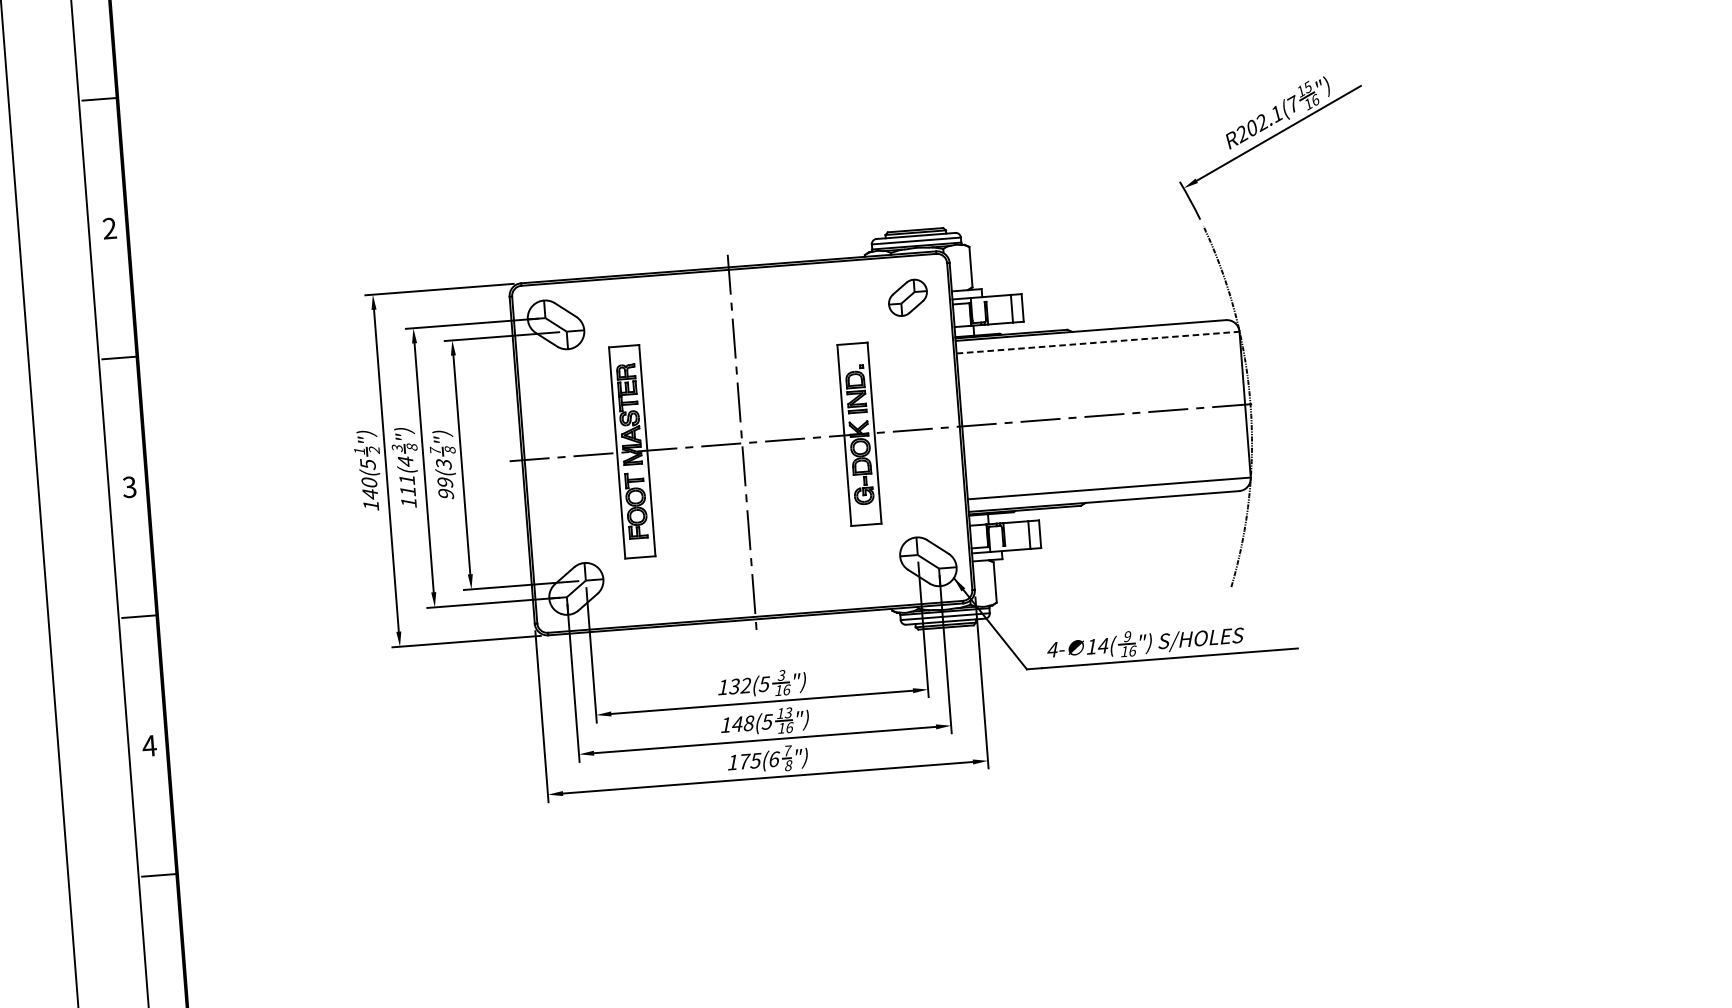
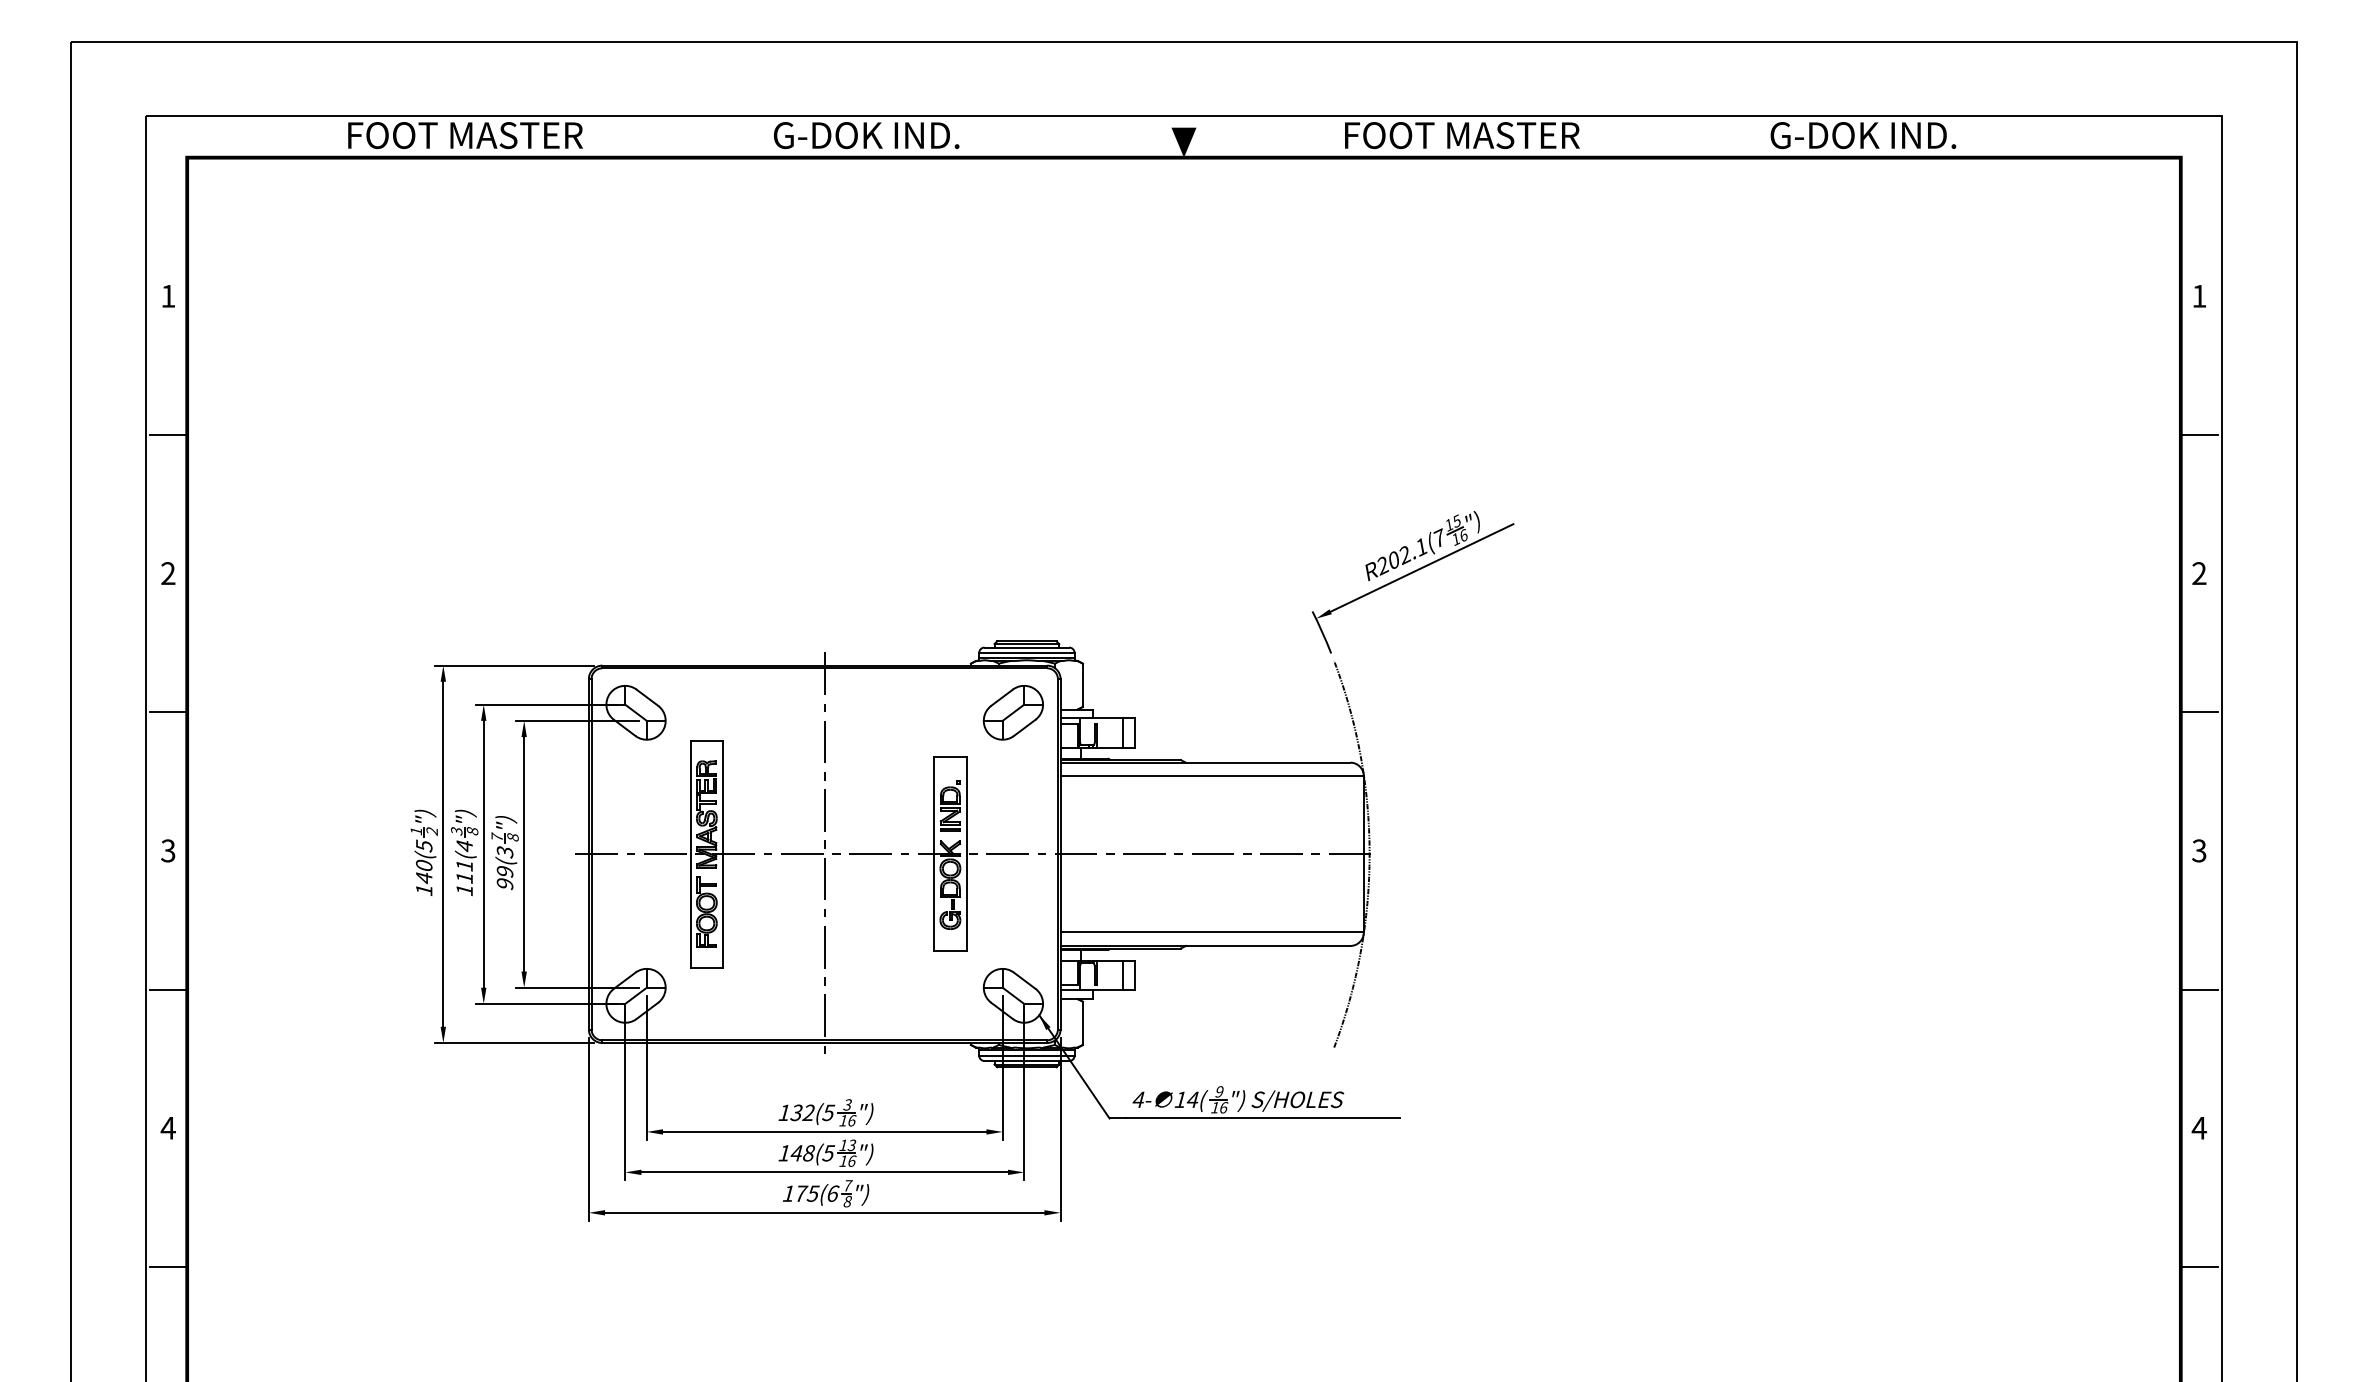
part: (907, 297) -> (1012, 712), size x1.43
line: (1098, 342) -> (1212, 776), dashed -> solid

